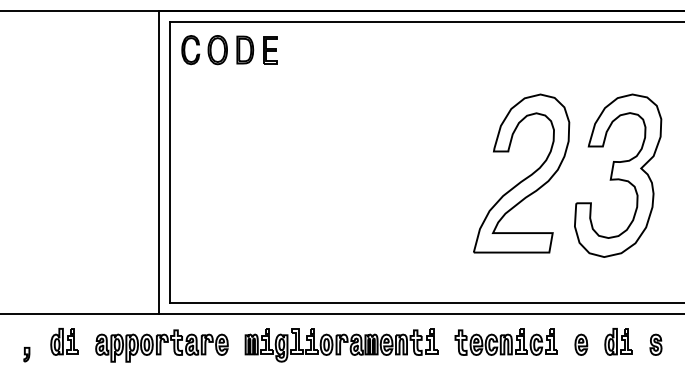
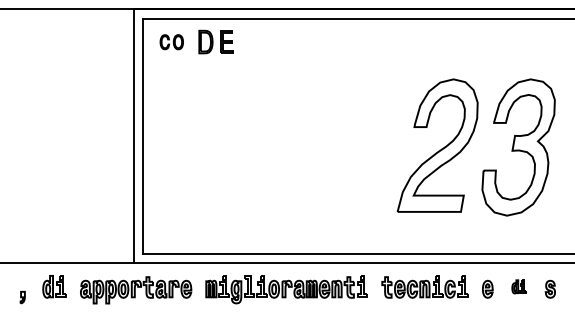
part: (204, 50) -> (171, 42), size x0.6
part: (618, 341) -> (518, 286), size x0.6

